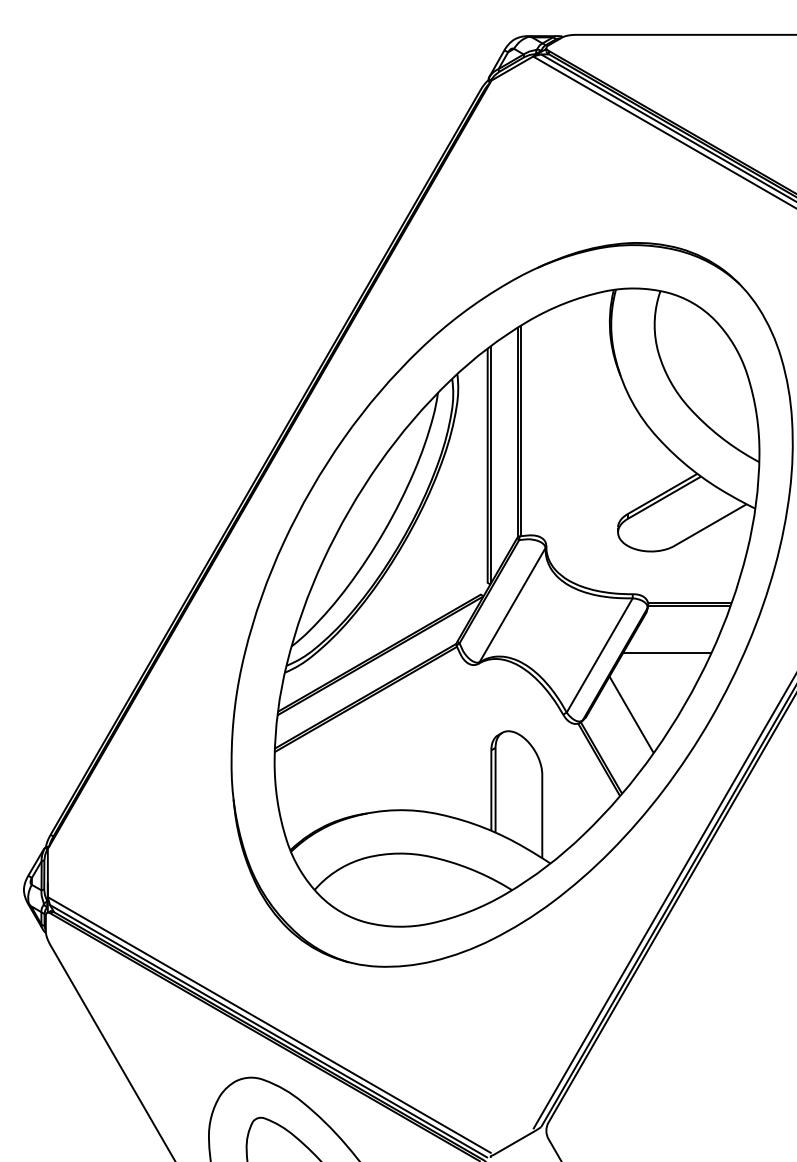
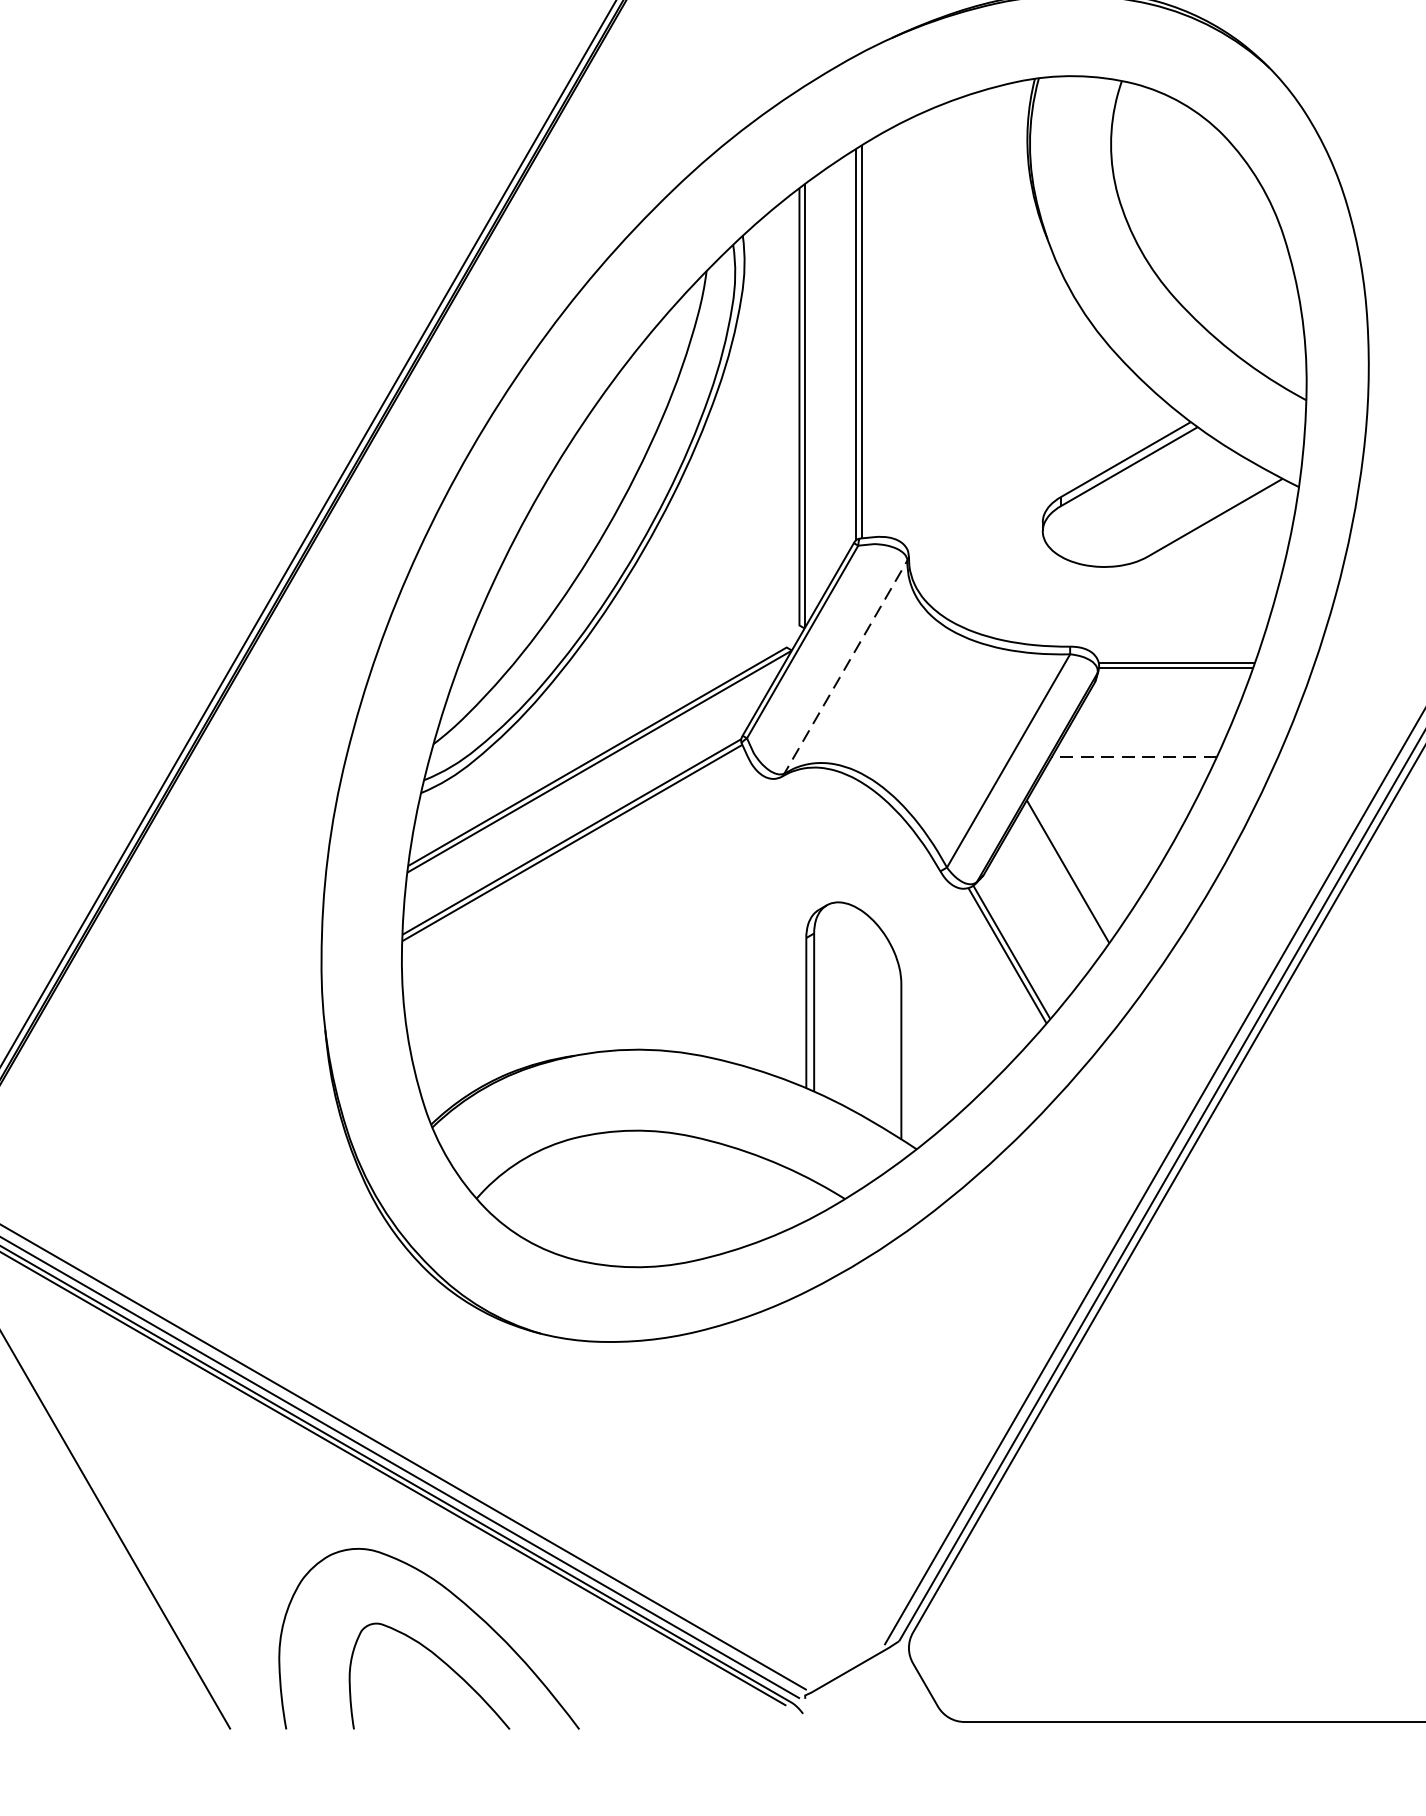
line: (512, 605) -> (845, 667), solid -> dashed
line: (666, 653) -> (1133, 757), solid -> dashed

